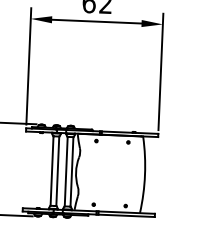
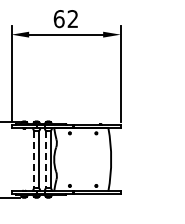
line: (52, 170) -> (34, 159), solid -> dashed
line: (66, 171) -> (46, 159), solid -> dashed

